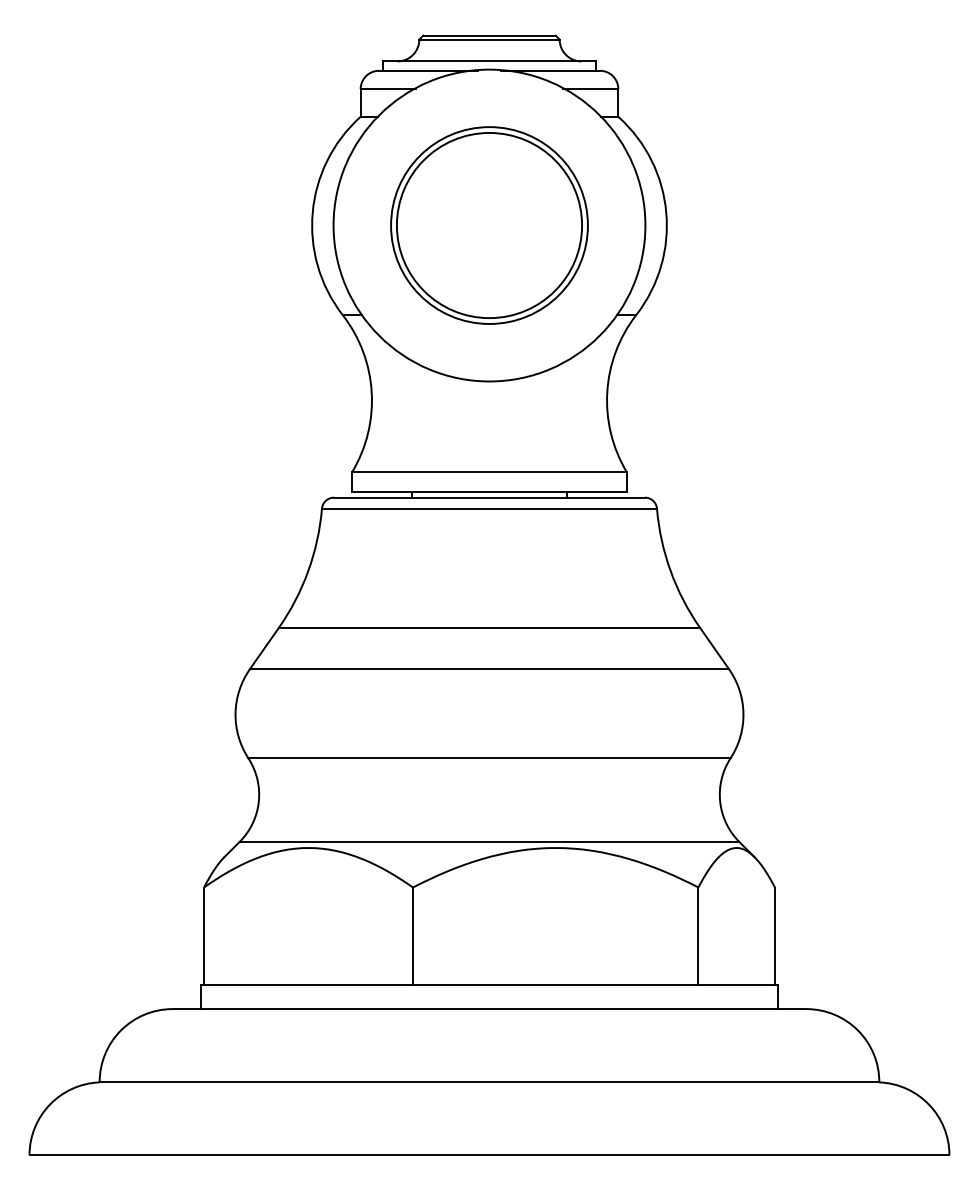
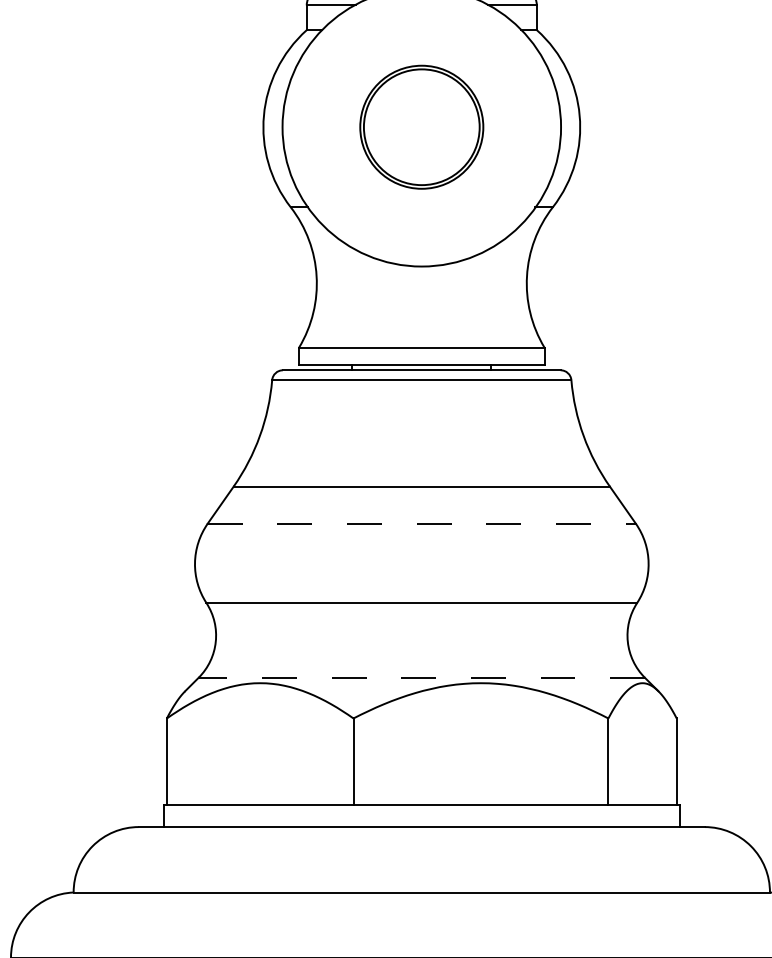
part: (489, 225) -> (421, 127), size x0.7
line: (489, 669) -> (421, 523), solid -> dashed
line: (489, 842) -> (421, 678), solid -> dashed

